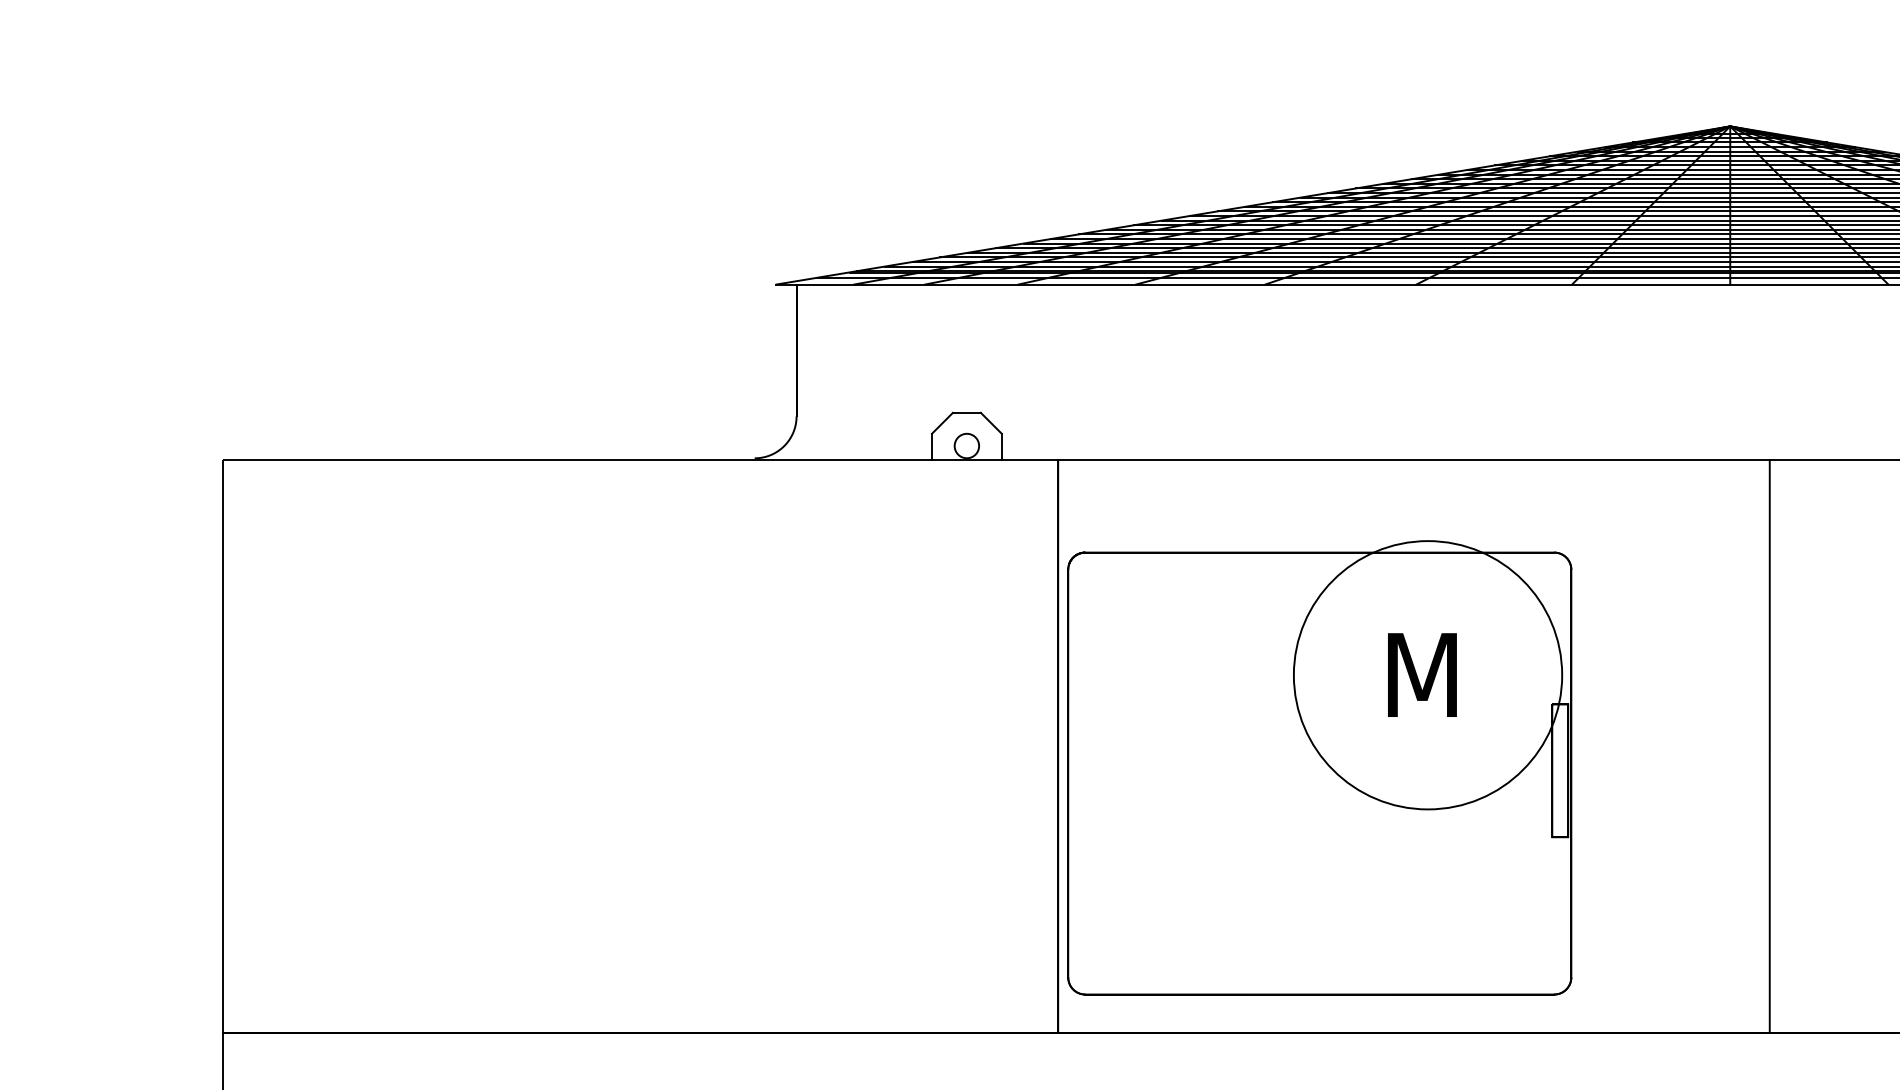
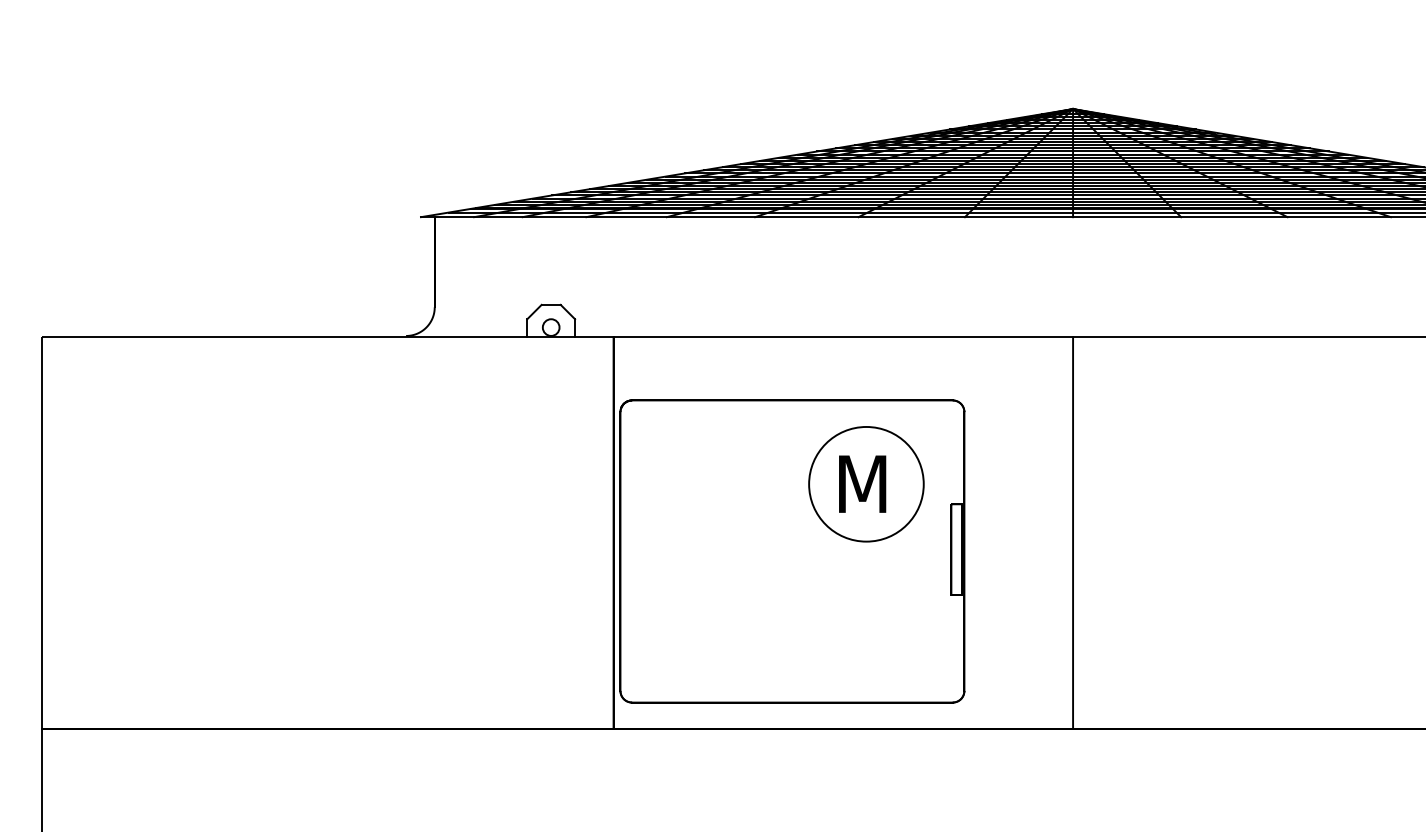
circle: (1428, 674) -> (866, 483), size x0.62
line: (1770, 745) -> (1073, 532), moved

